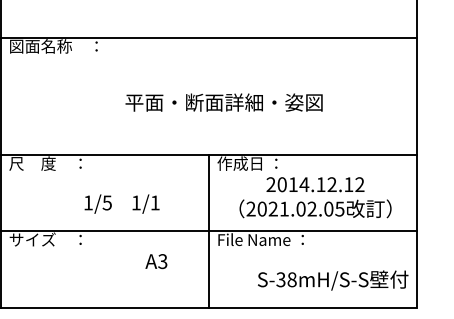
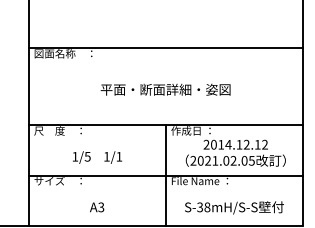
text: (223, 102) -> (165, 89), moved
text: (122, 204) -> (97, 157), moved
text: (157, 261) -> (97, 207), moved
text: (333, 279) -> (234, 207), moved

